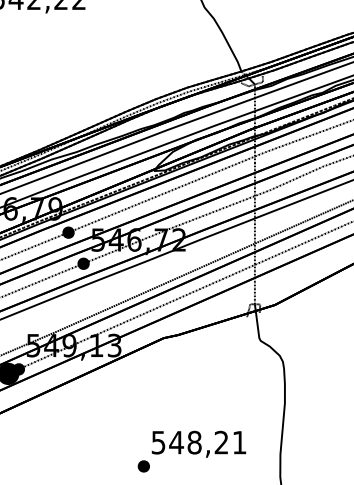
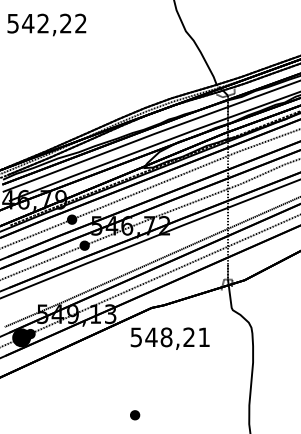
text: (198, 444) -> (169, 338), moved

